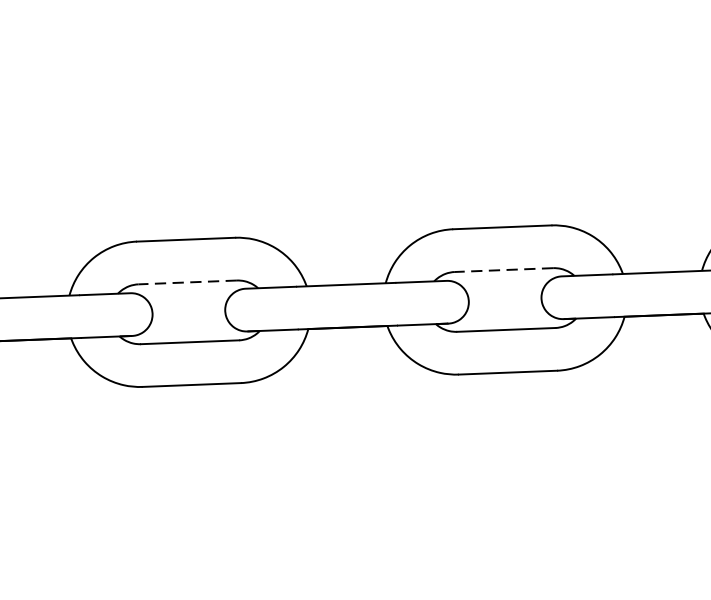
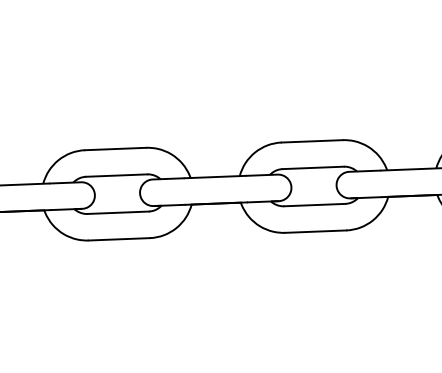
line: (504, 269) -> (313, 167), dashed -> solid
line: (187, 282) -> (116, 175), dashed -> solid

